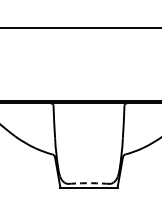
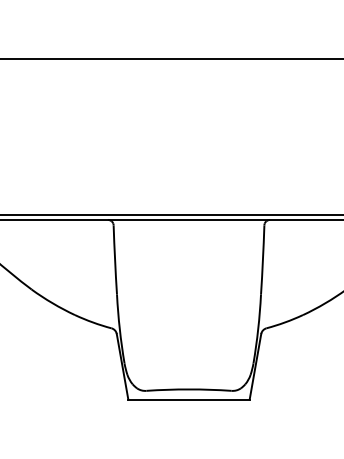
arc: (89, 183) -> (190, 390), dashed -> solid

